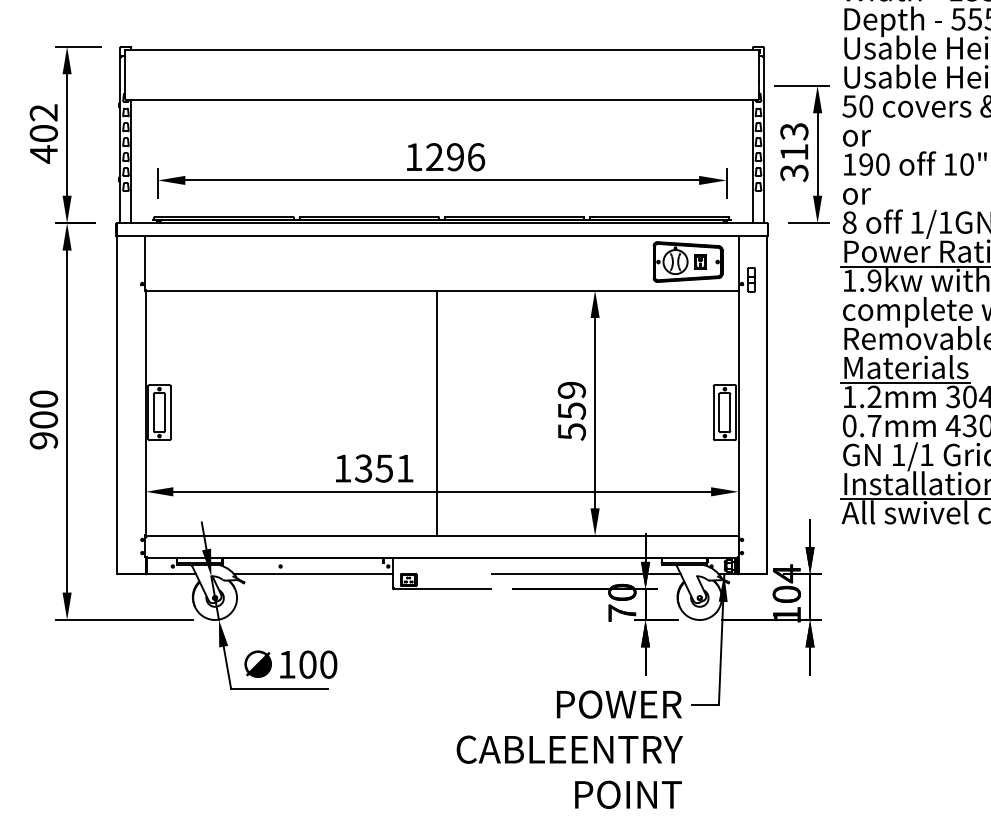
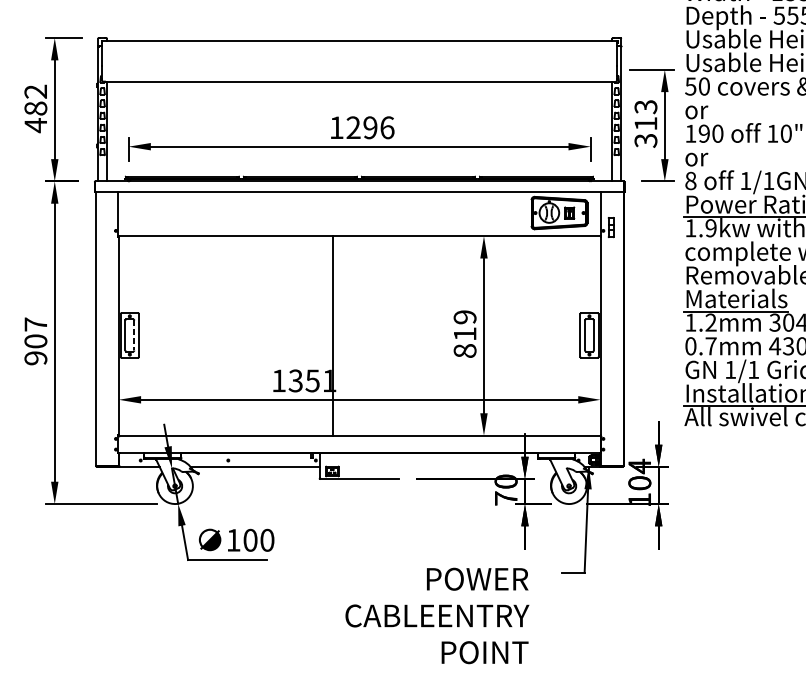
text: (43, 133) -> (35, 108), 402 -> 482
text: (43, 398) -> (35, 323), 900 -> 907
line: (437, 412) -> (333, 335), moved
line: (164, 413) -> (133, 336), solid -> dashed
text: (571, 421) -> (464, 342), 559 -> 819
line: (585, 574) -> (476, 467), removed
text: (569, 749) -> (437, 615), moved

